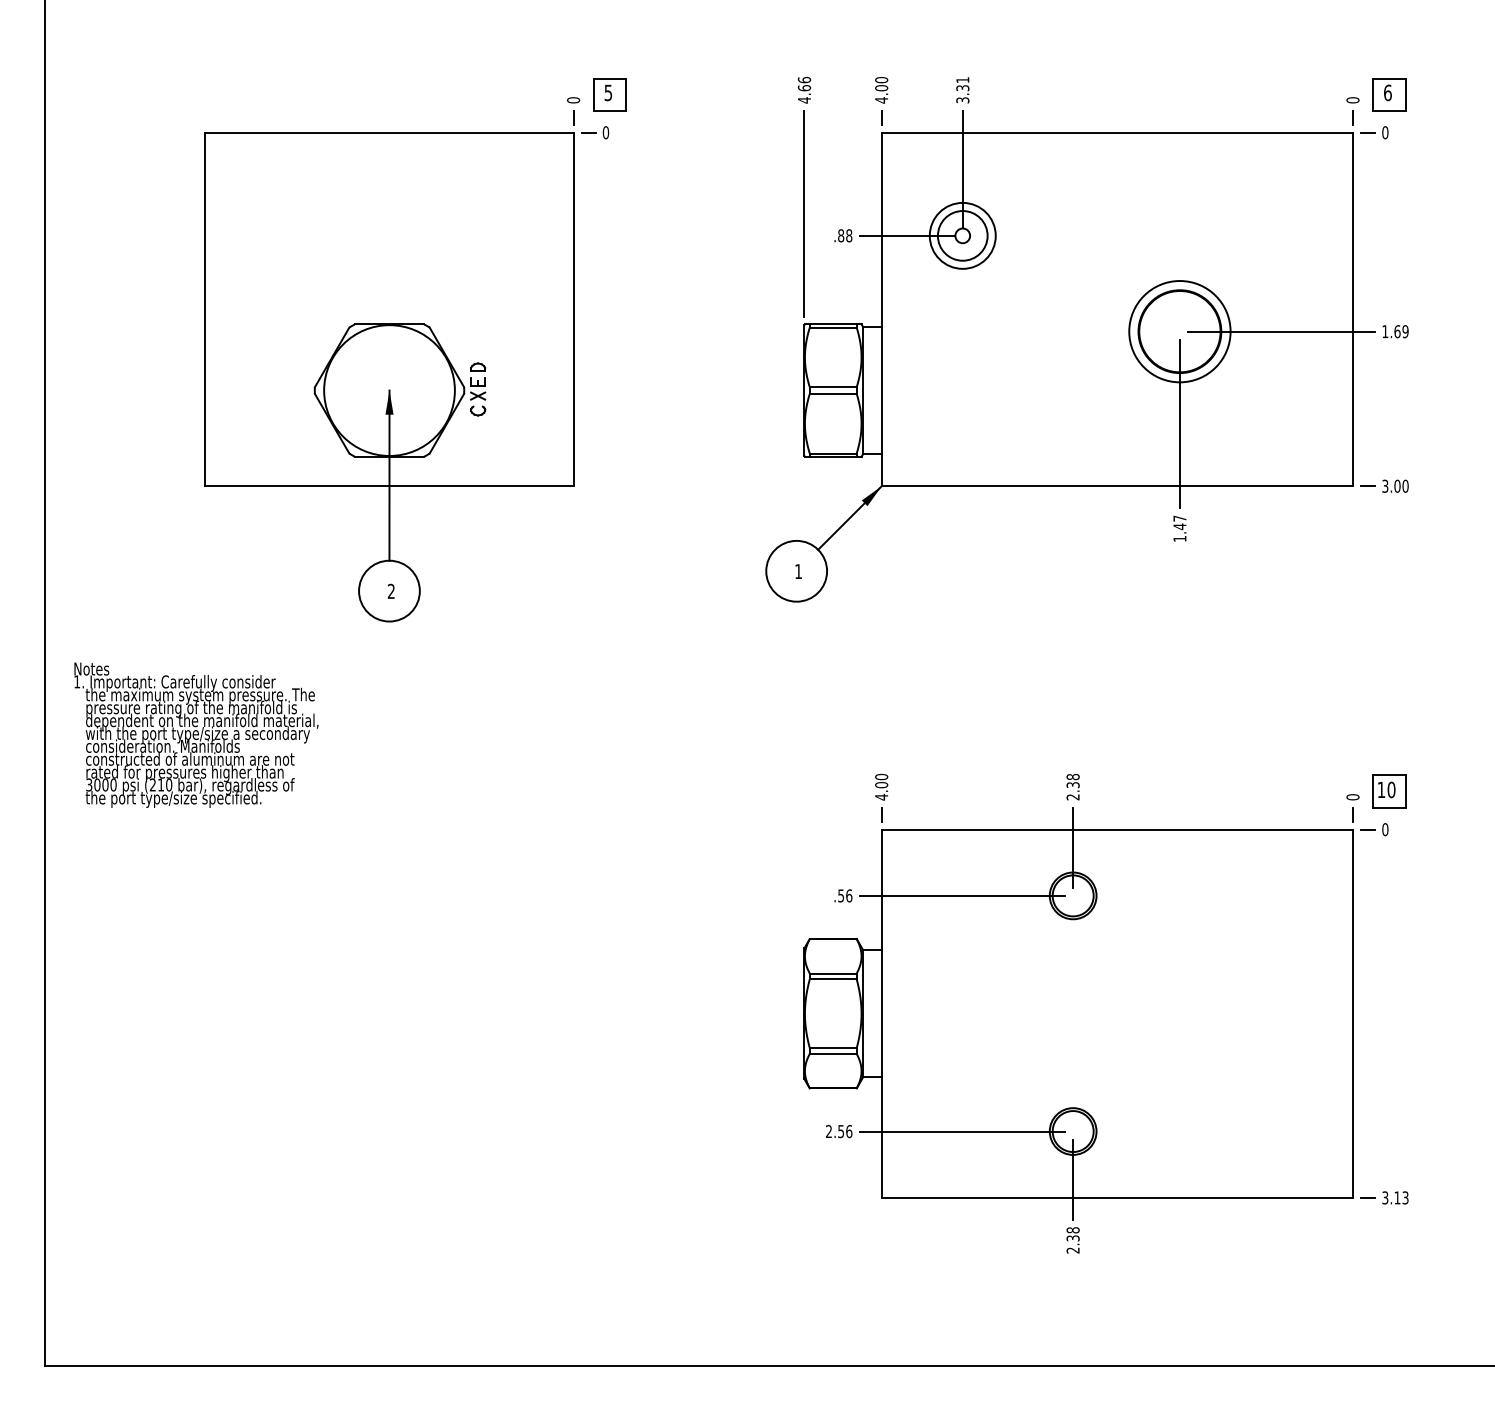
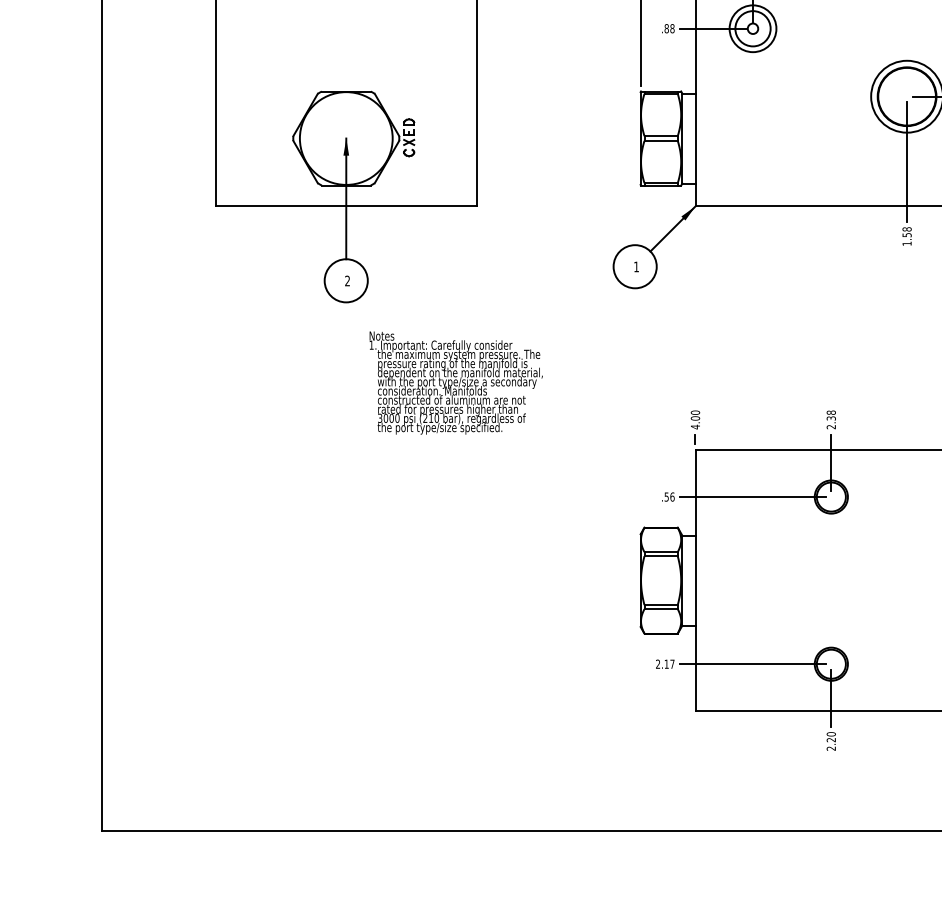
text: (1179, 522) -> (906, 232), 1.47 -> 1.58
text: (196, 734) -> (456, 382), moved
text: (845, 1131) -> (669, 664), 2.56 -> 2.17
text: (1072, 1234) -> (830, 737), 2.38 -> 2.20

